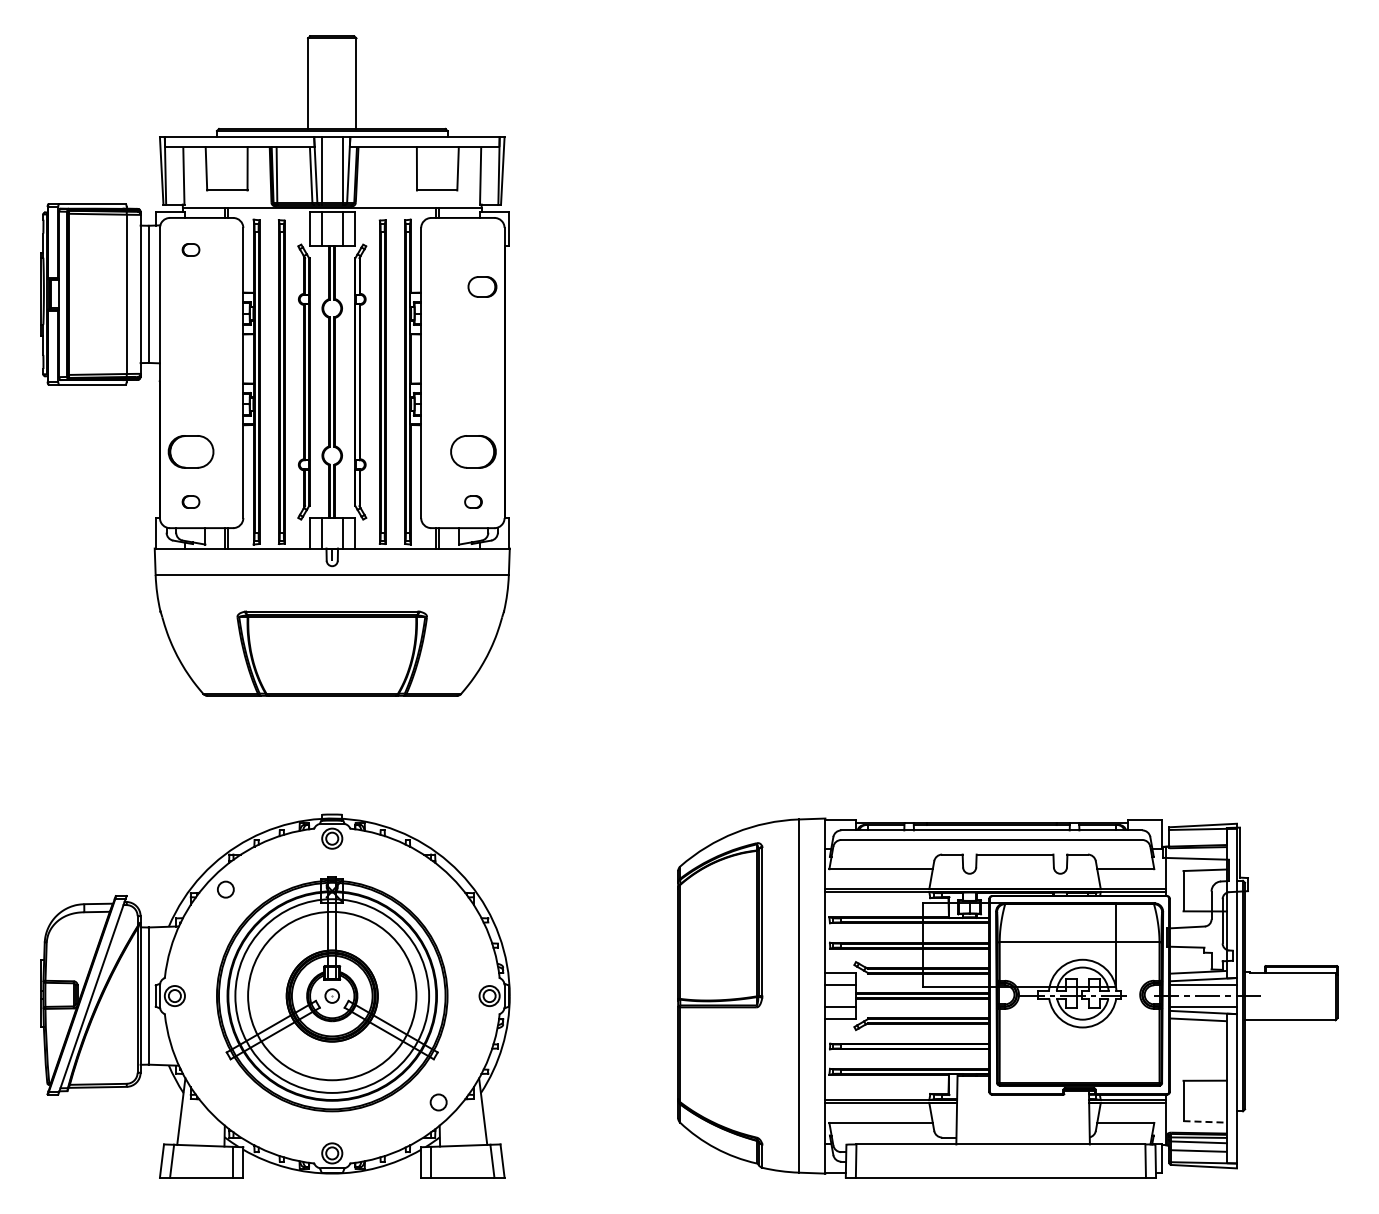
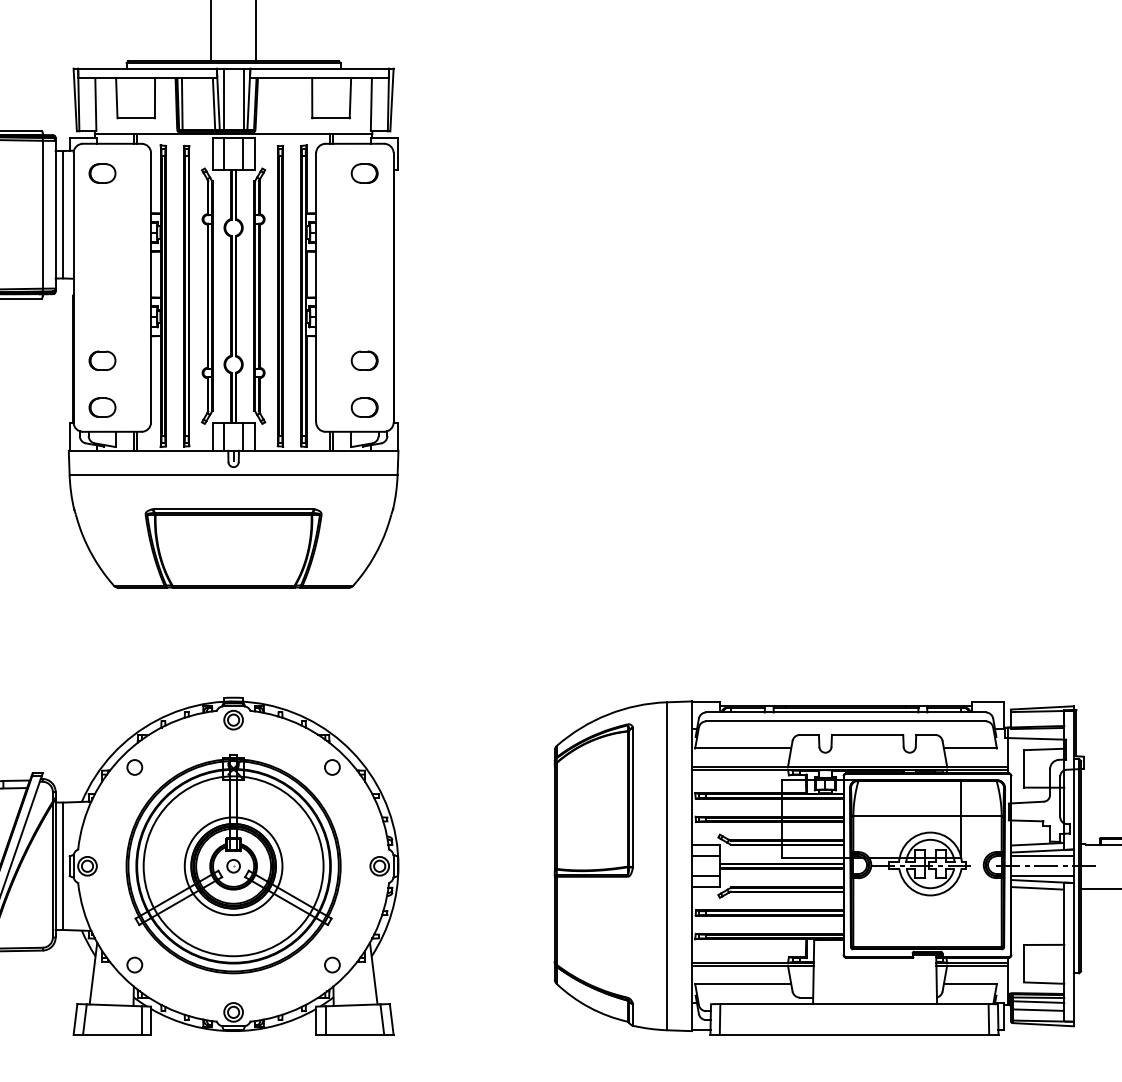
part: (190, 249) -> (101, 173), size x1.67
part: (482, 286) -> (364, 173), moved
part: (190, 451) -> (101, 360), size x0.62
part: (473, 451) -> (364, 360), size x0.62
part: (190, 501) -> (101, 407), size x1.67
part: (473, 501) -> (364, 407), size x1.67
circle: (438, 889) -> (332, 767), added
circle: (331, 995) -> (232, 865), size x0.62
circle: (225, 1102) -> (134, 965), added
line: (1205, 1121) -> (1044, 982), dashed -> solid

